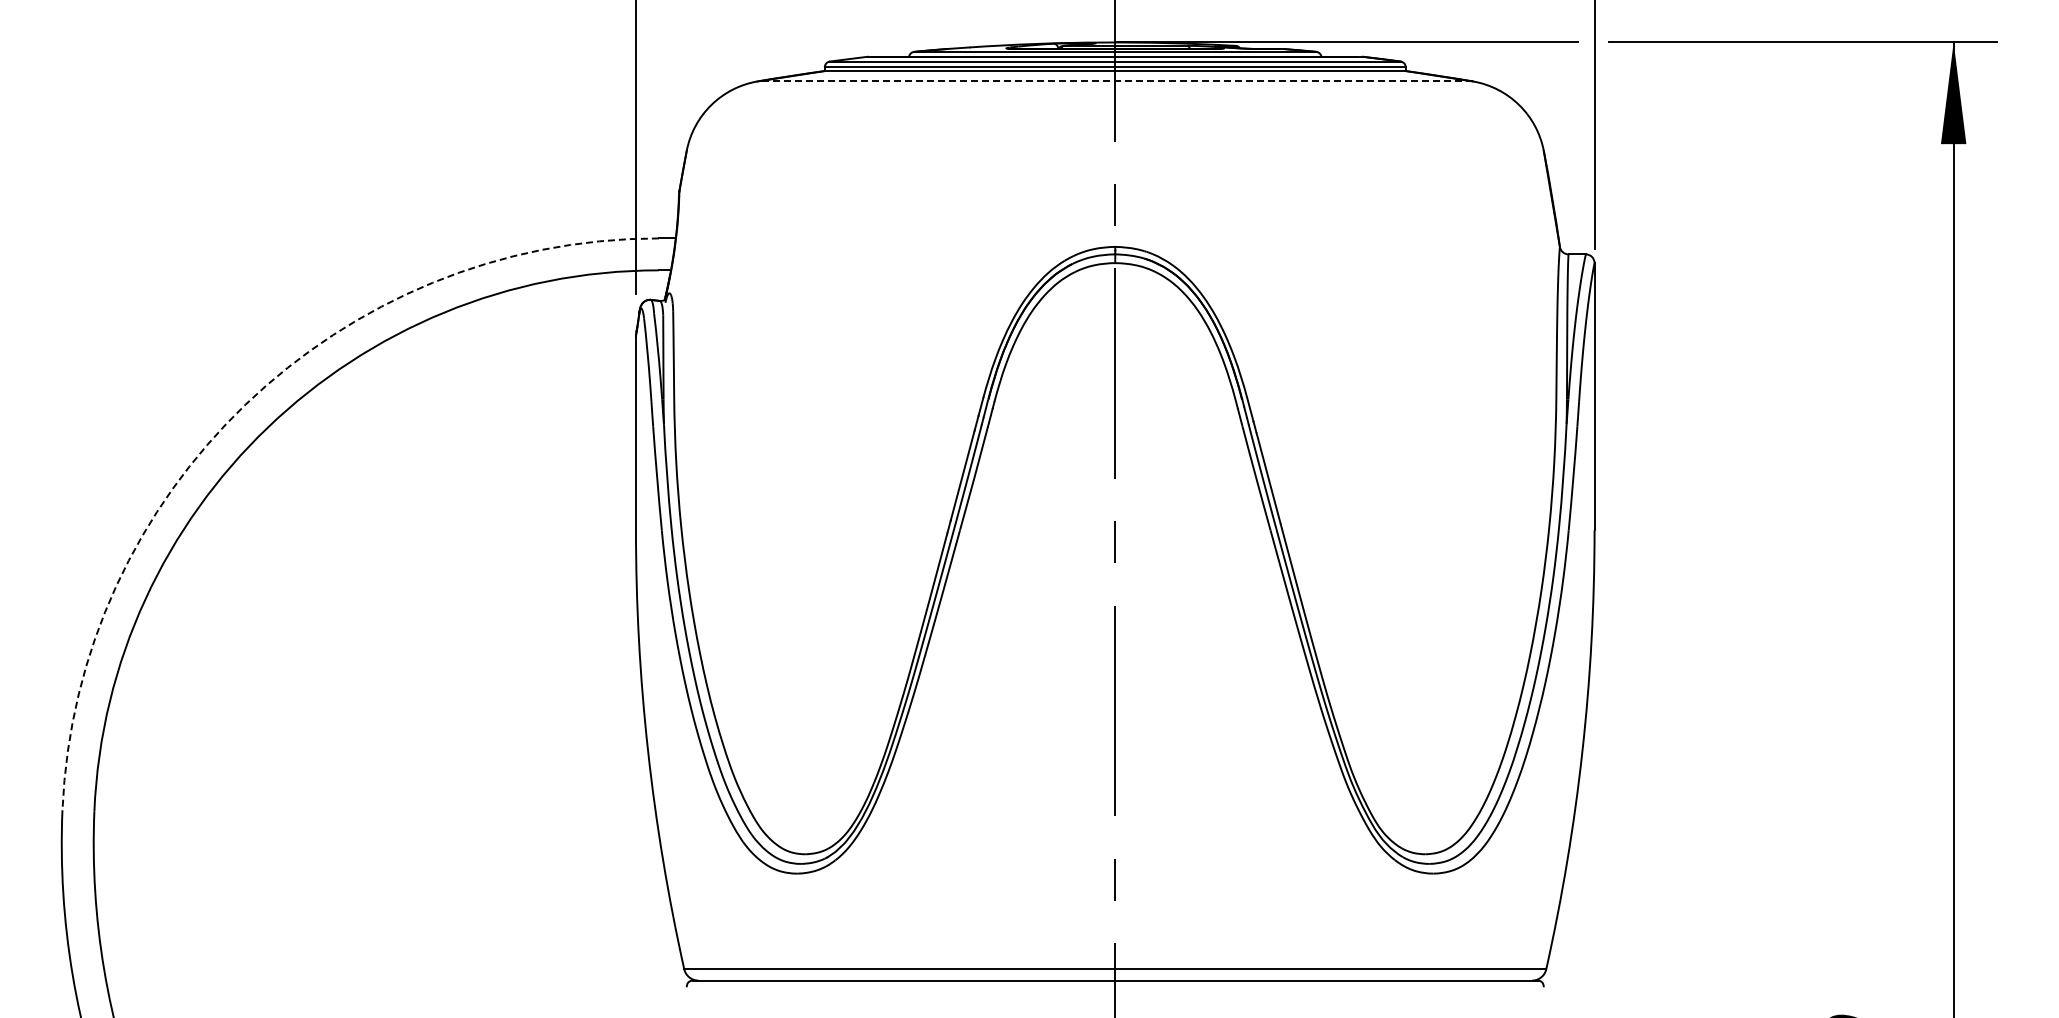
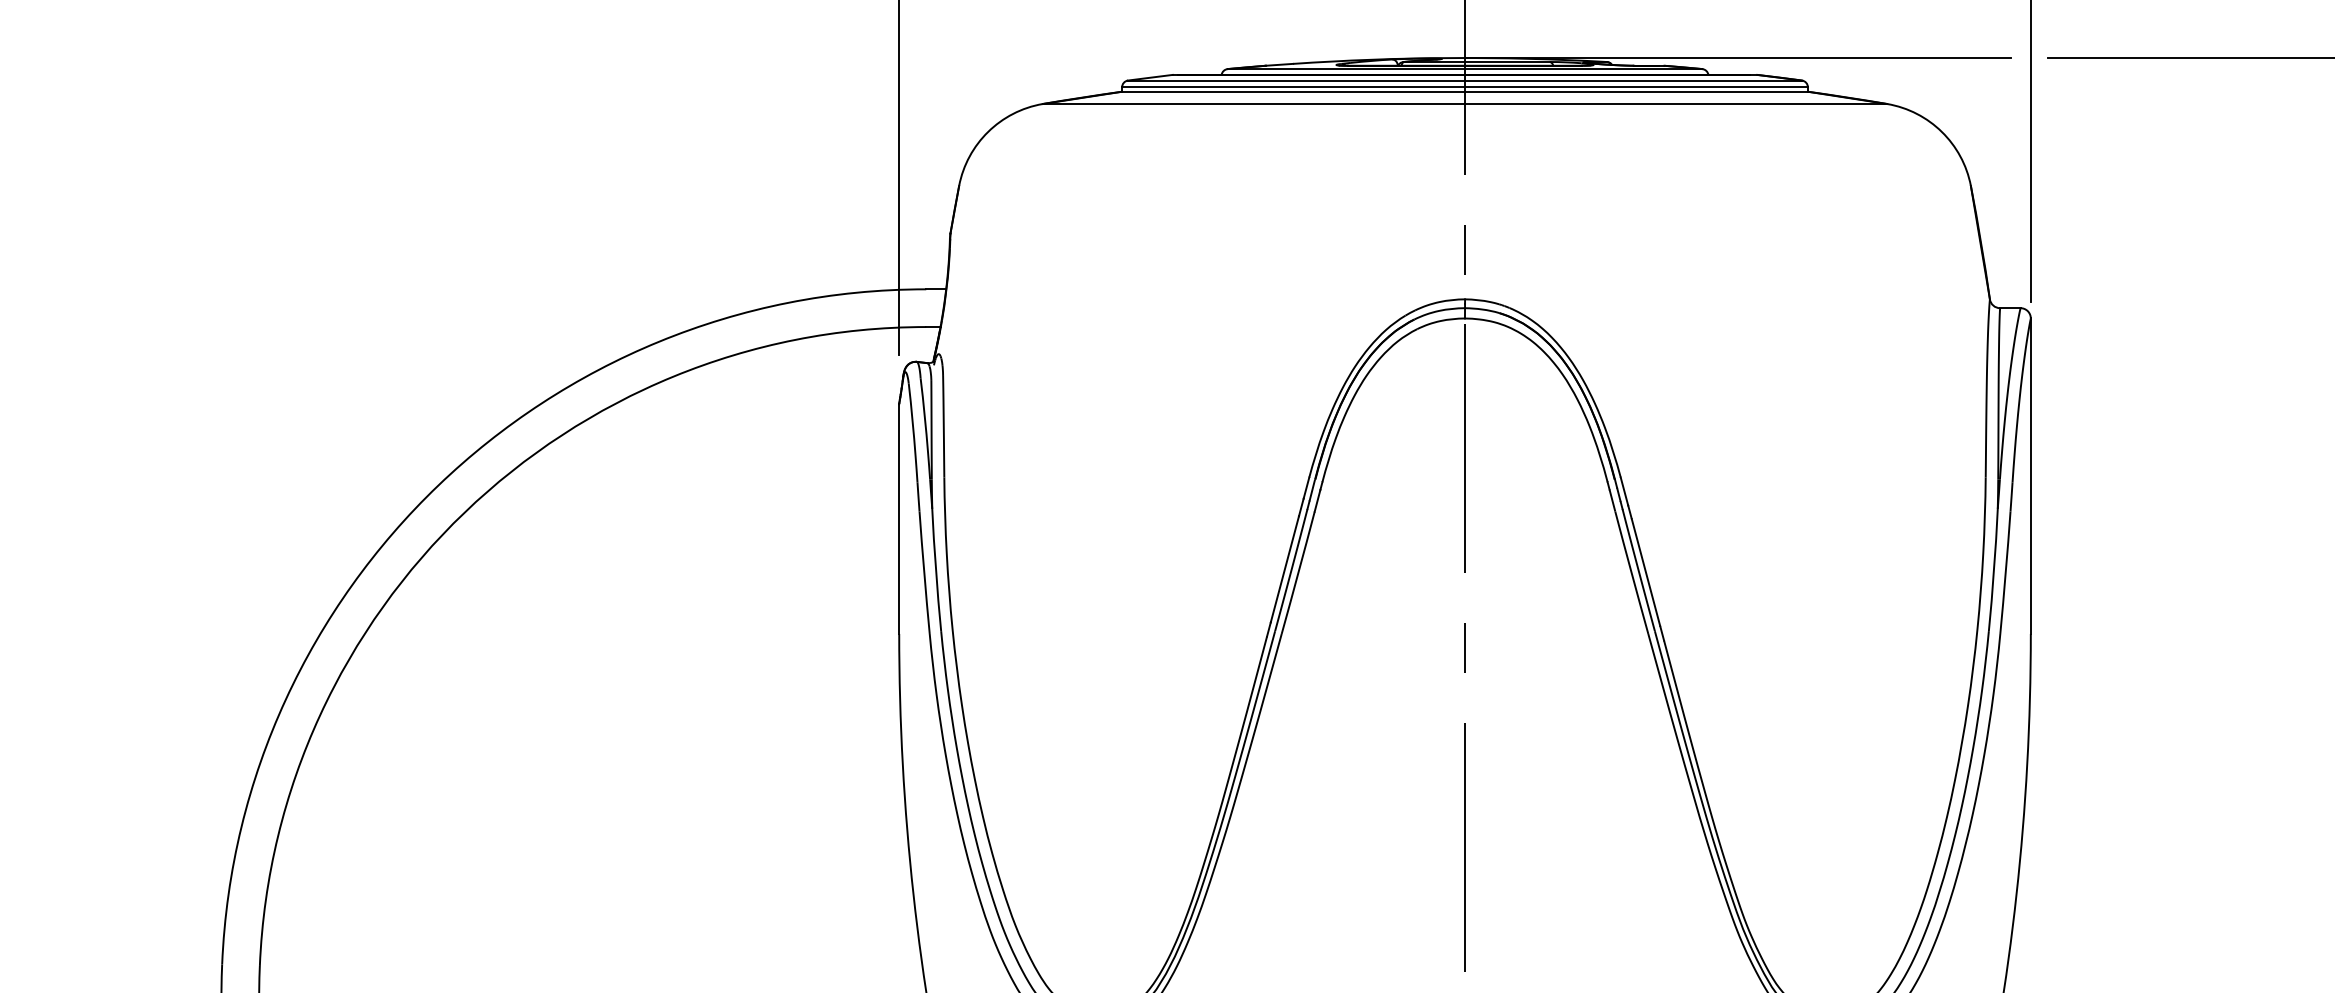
line: (1115, 81) -> (1465, 104), dashed -> solid
arc: (245, 404) -> (438, 485), dashed -> solid

